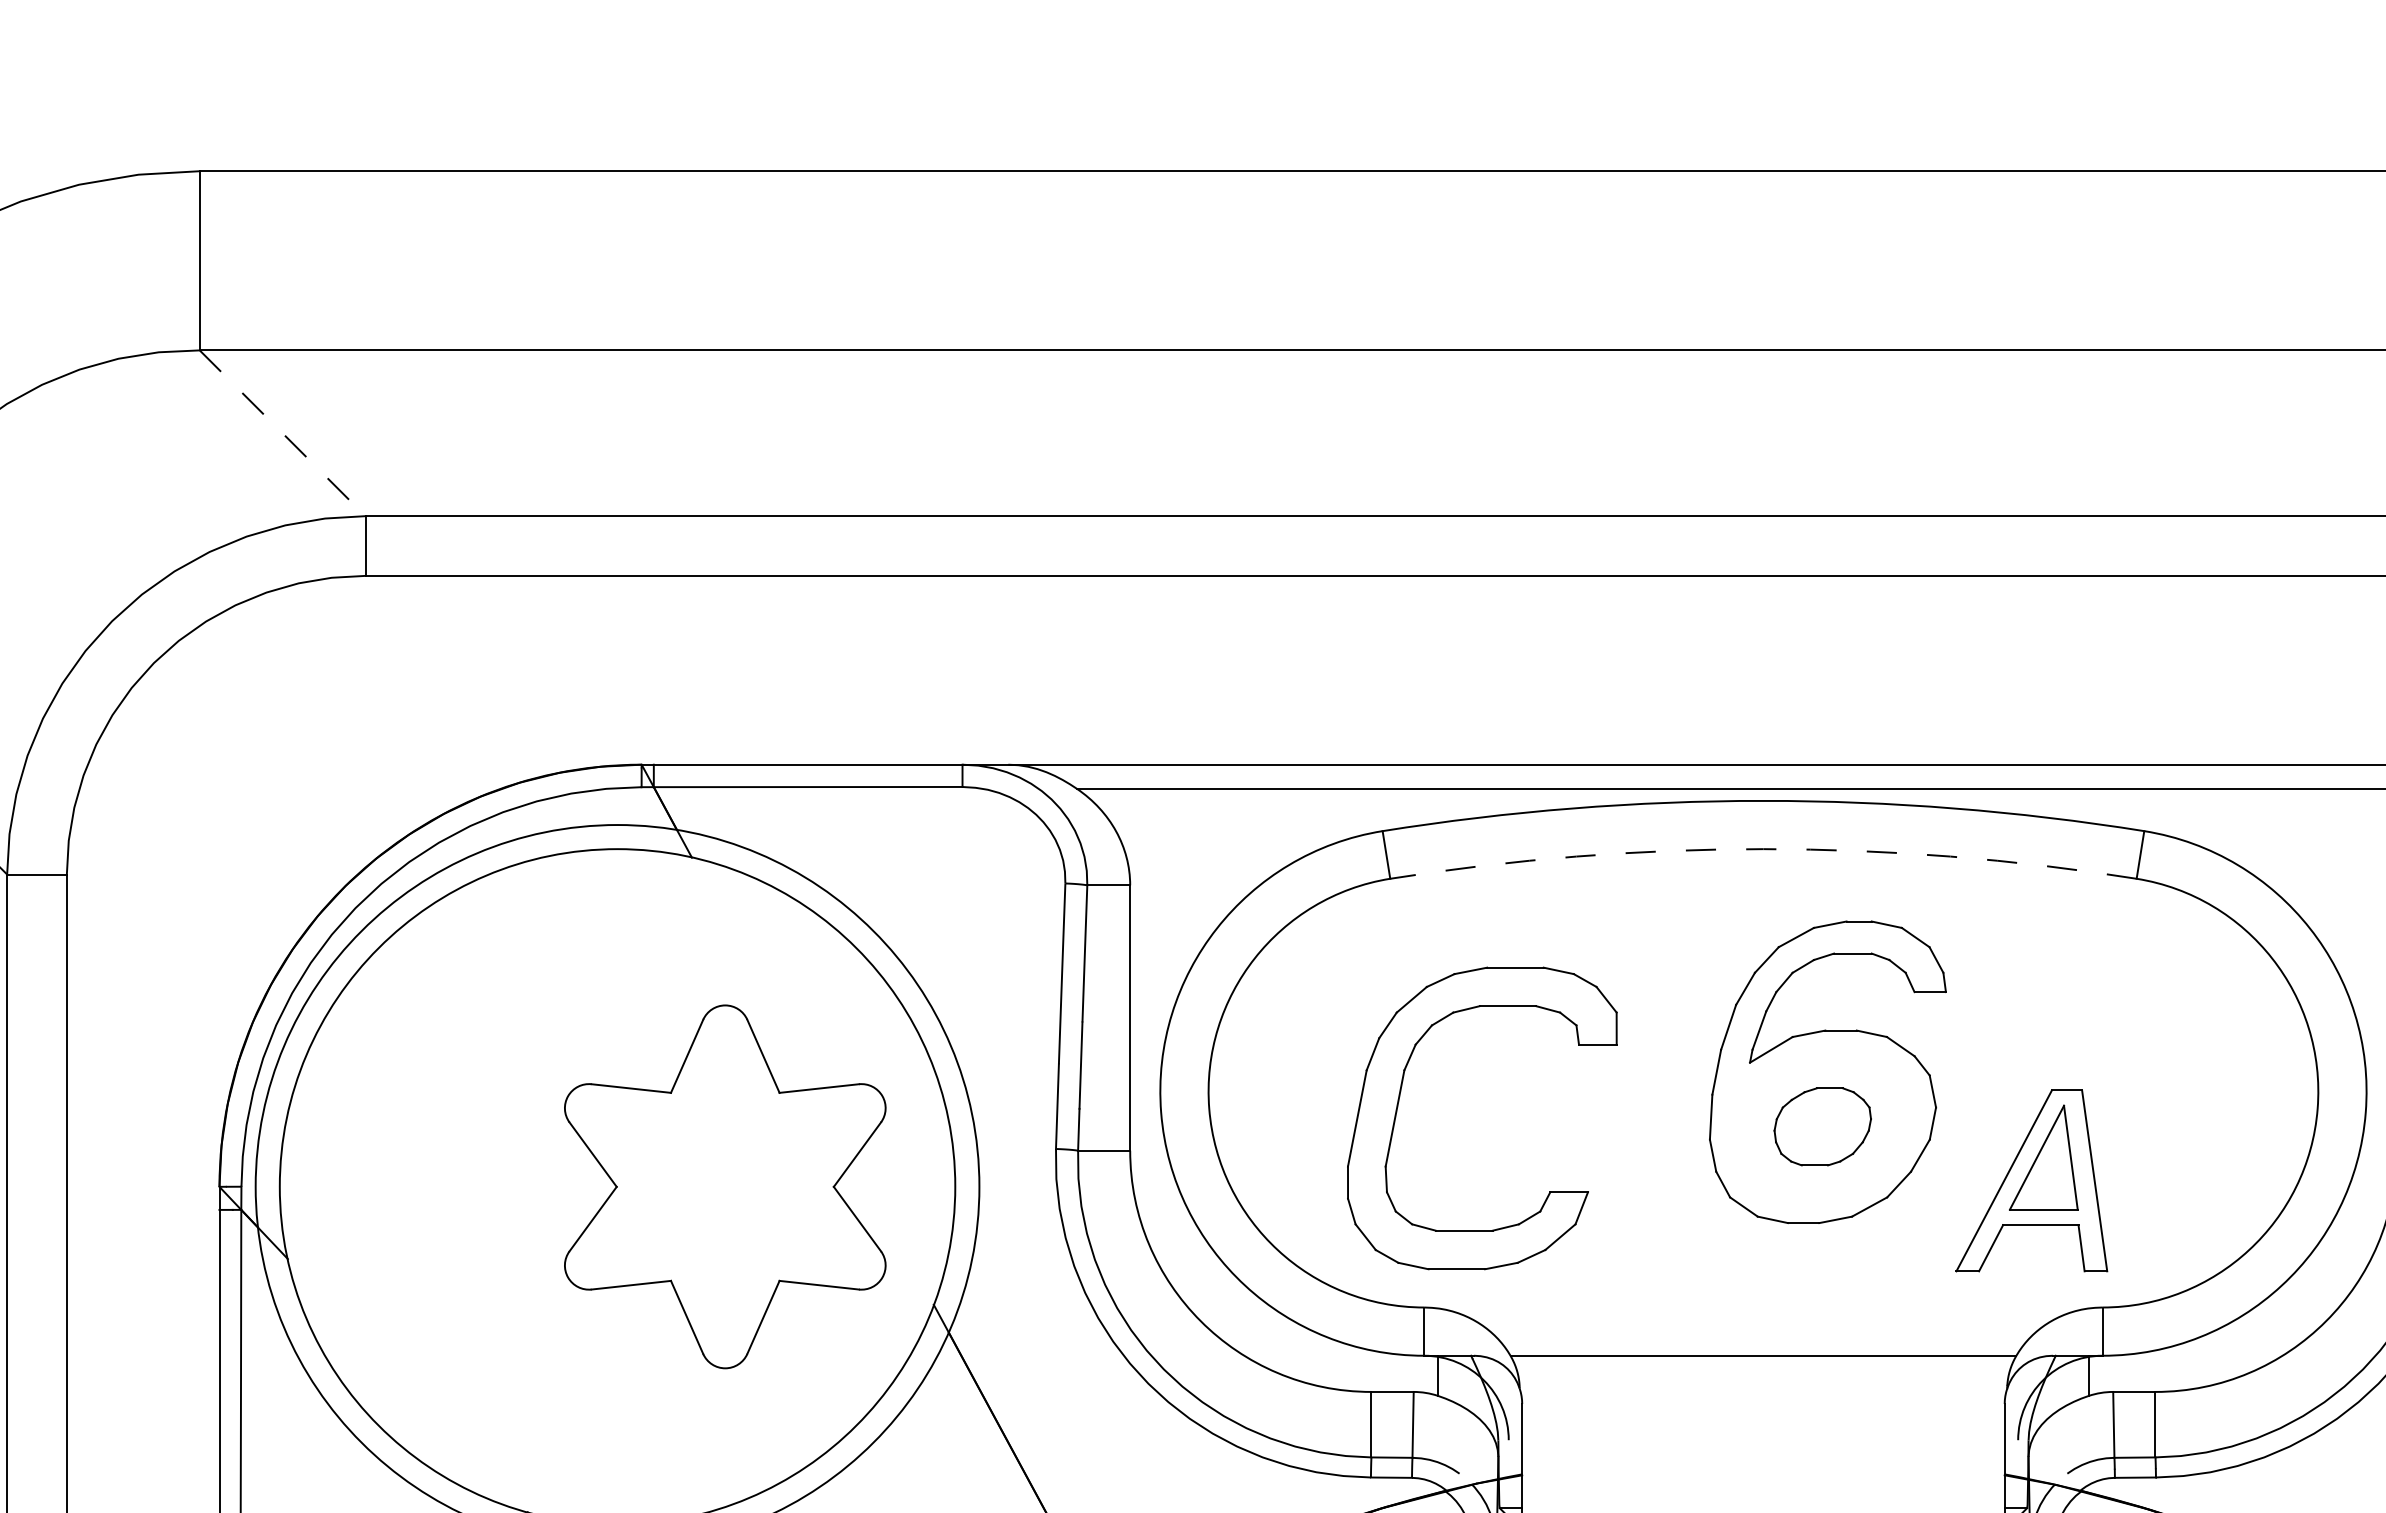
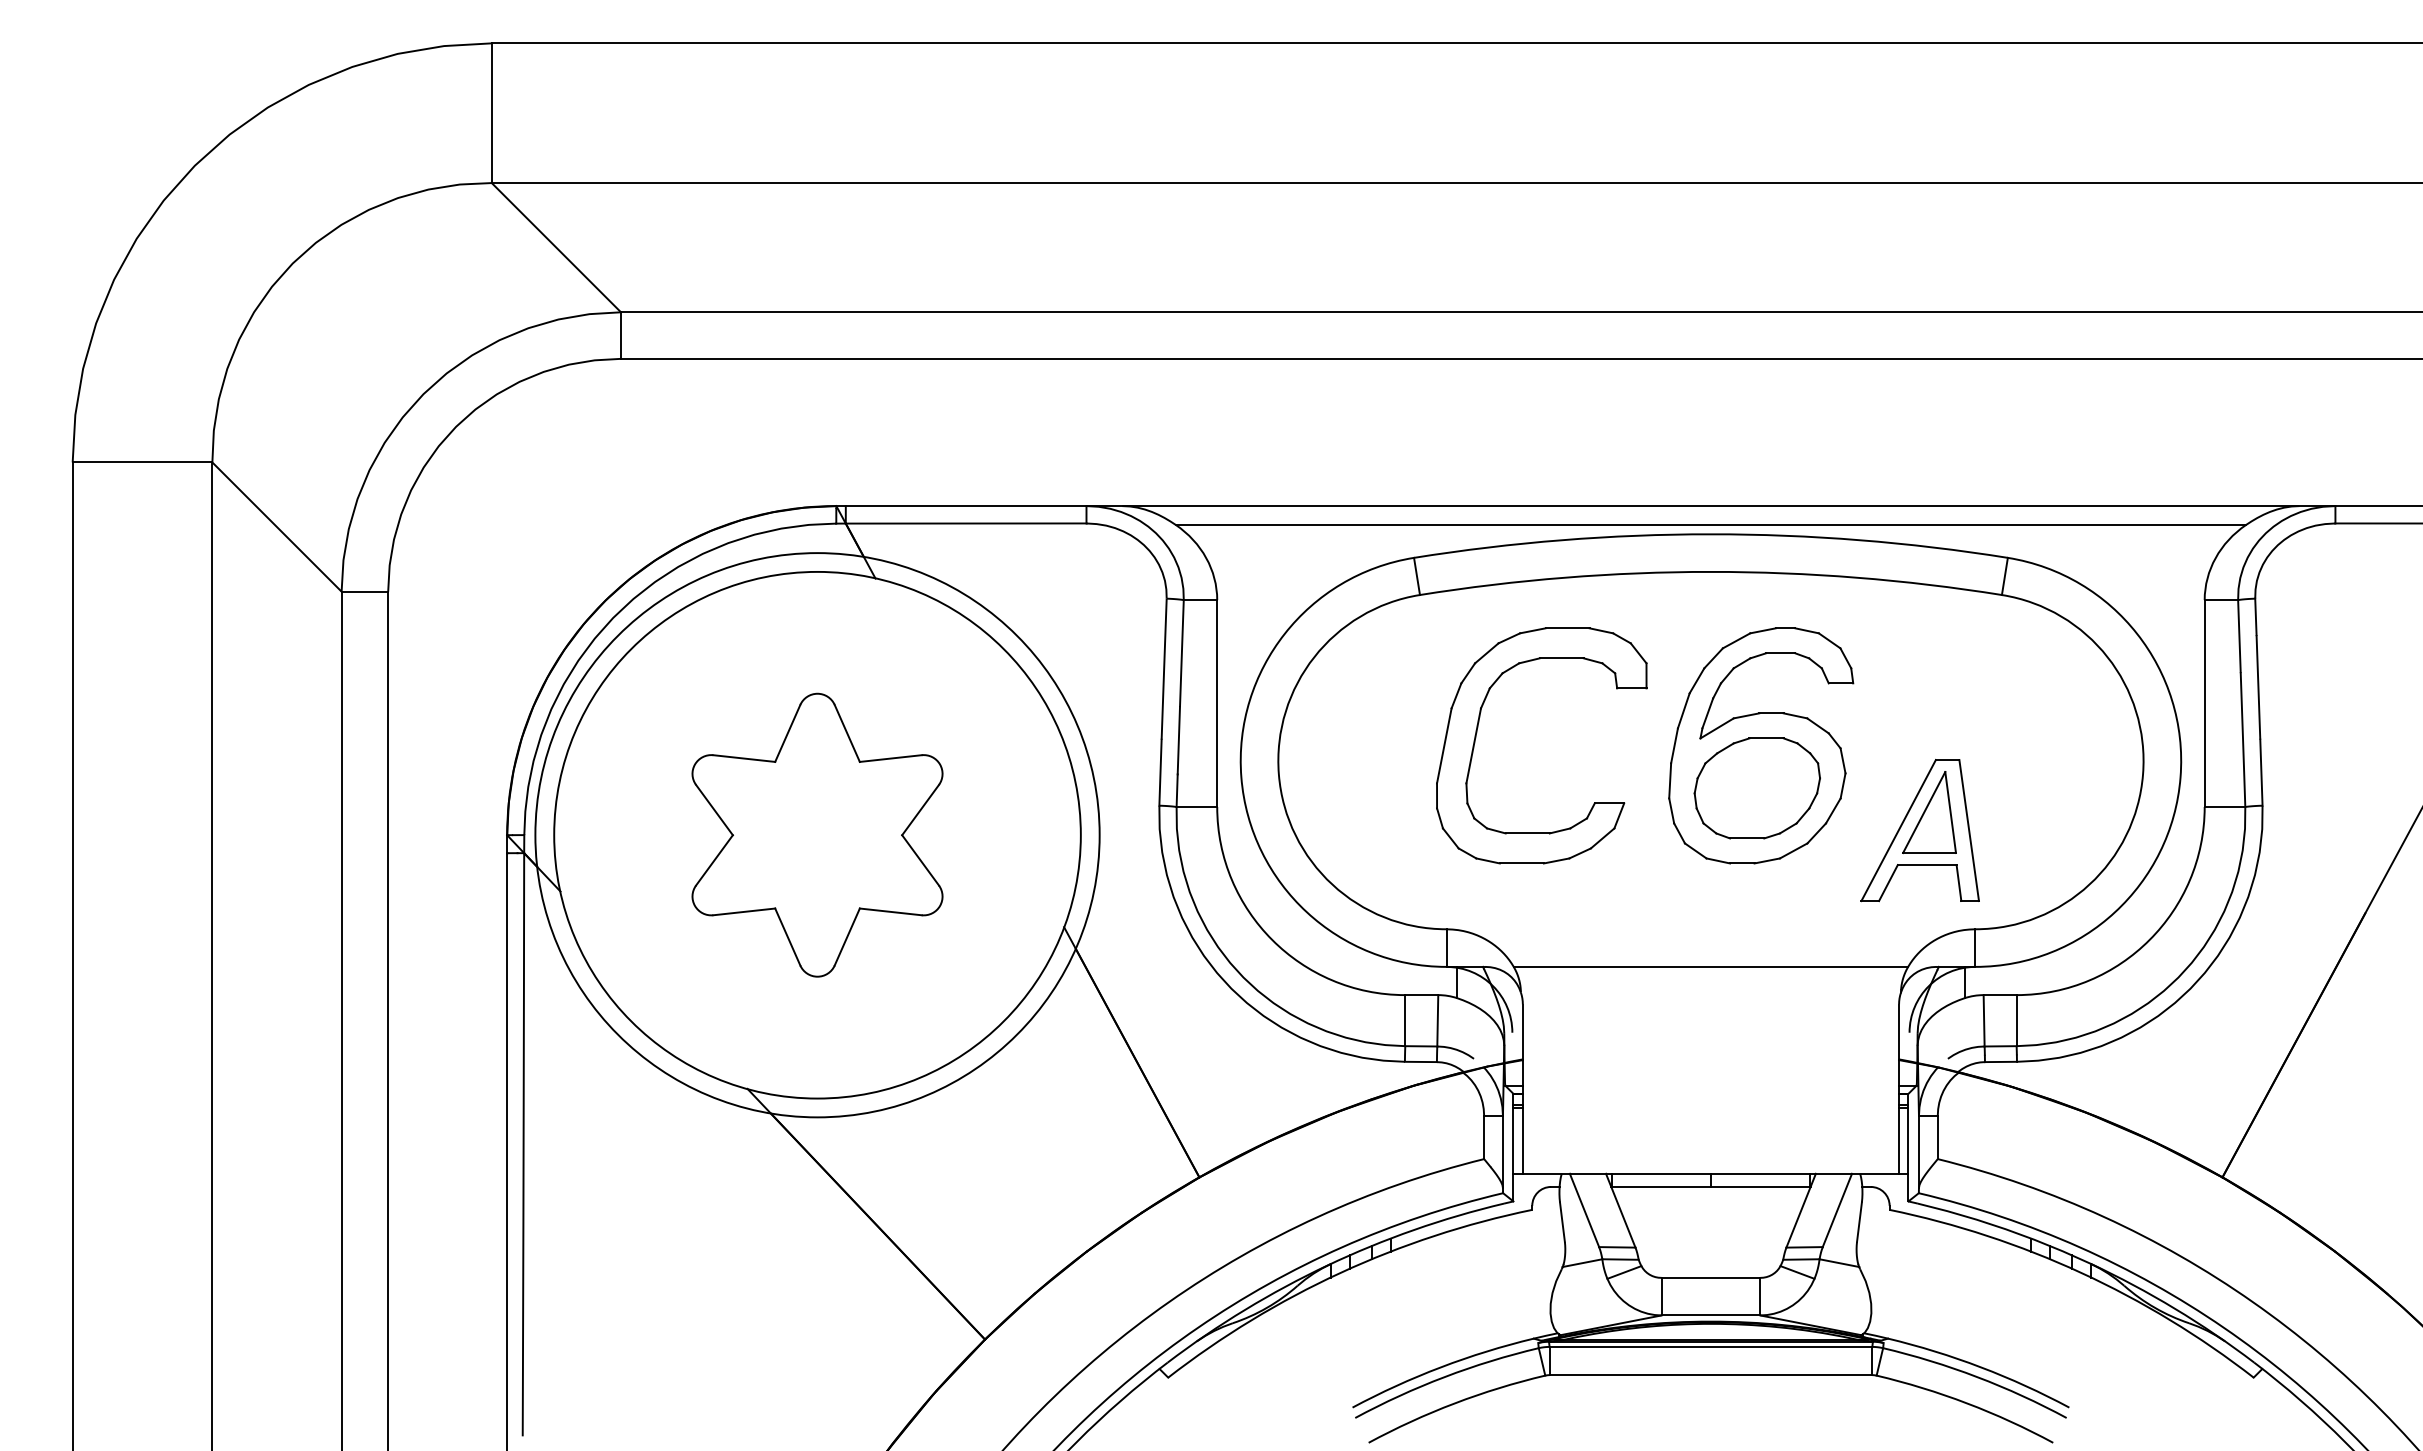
line: (282, 434) -> (556, 248), dashed -> solid
arc: (1762, 848) -> (1710, 571), dashed -> solid
part: (1399, 1101) -> (1477, 732), moved
part: (1821, 1126) -> (1756, 788), size x1.67
part: (725, 1185) -> (817, 834), moved

